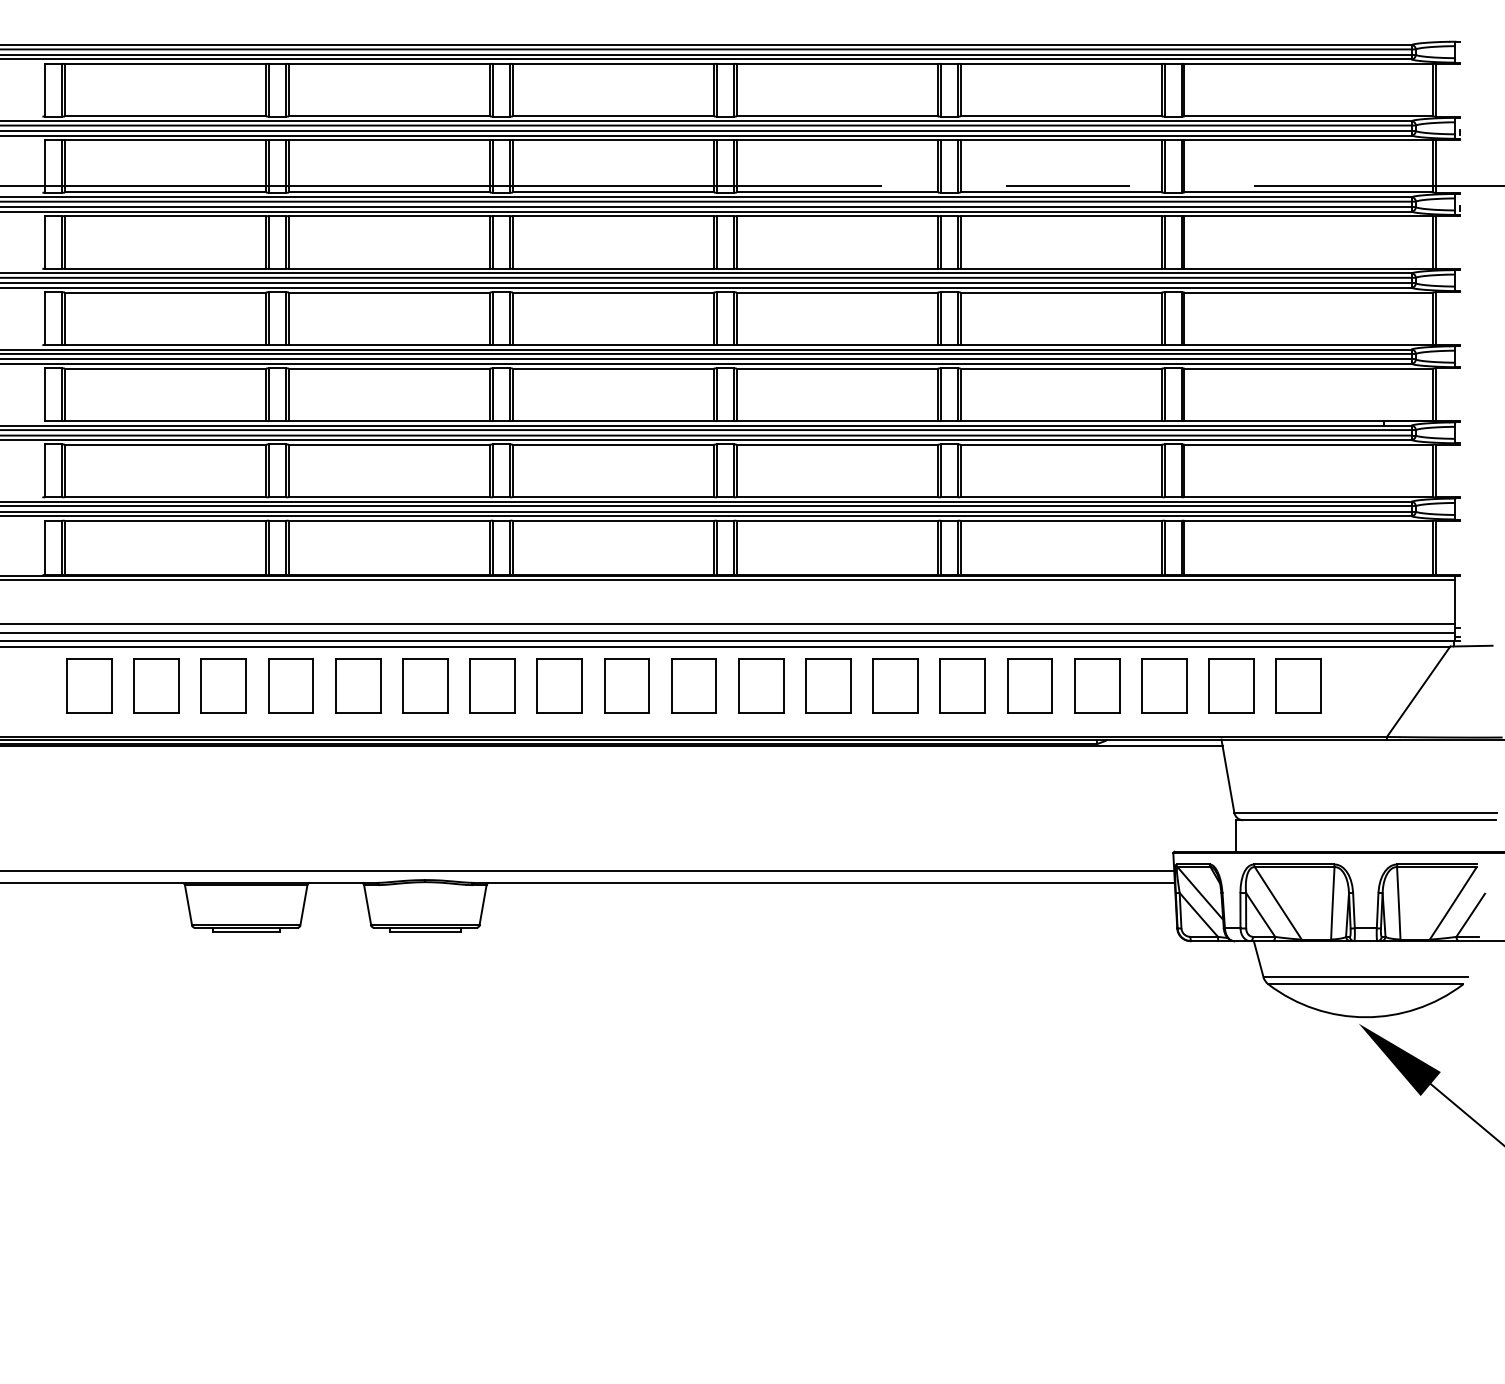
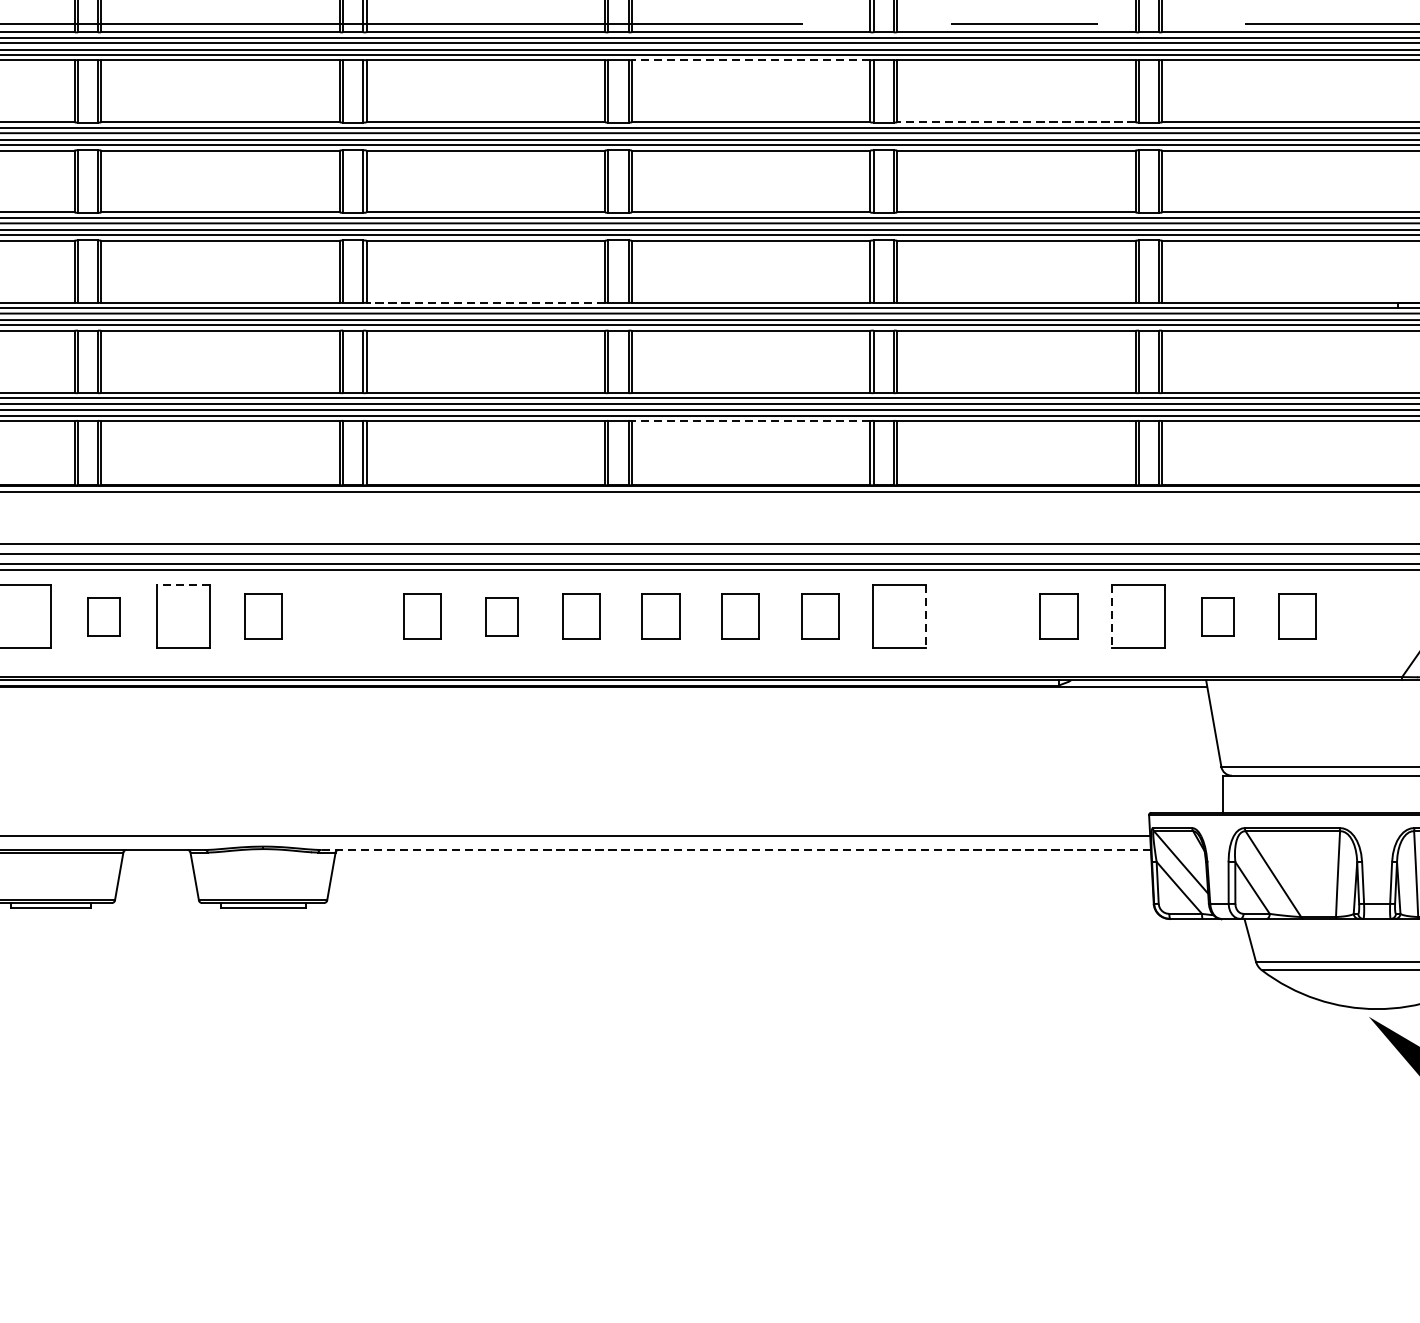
line: (837, 216) -> (751, 60), solid -> dashed
line: (1061, 268) -> (1016, 122), solid -> dashed
line: (613, 420) -> (485, 302), solid -> dashed
line: (837, 521) -> (751, 421), solid -> dashed
line: (357, 659) -> (182, 585), solid -> dashed
part: (290, 685) -> (103, 616), size x0.6
part: (425, 685) -> (263, 616), size x0.7
part: (492, 685) -> (342, 616), removed
part: (559, 685) -> (421, 616), size x0.7
part: (626, 685) -> (501, 616), size x0.6
part: (693, 685) -> (580, 616), size x0.7
part: (761, 685) -> (661, 616), size x0.7
part: (828, 685) -> (740, 616), size x0.7
part: (895, 685) -> (819, 616), size x0.7
line: (985, 685) -> (926, 616), solid -> dashed
part: (1029, 685) -> (978, 616), removed
part: (1097, 685) -> (1059, 616), size x0.7
line: (1141, 685) -> (1111, 616), solid -> dashed
part: (1231, 685) -> (1218, 616), size x0.6
part: (1298, 685) -> (1297, 616), size x0.7
line: (823, 882) -> (734, 849), solid -> dashed

